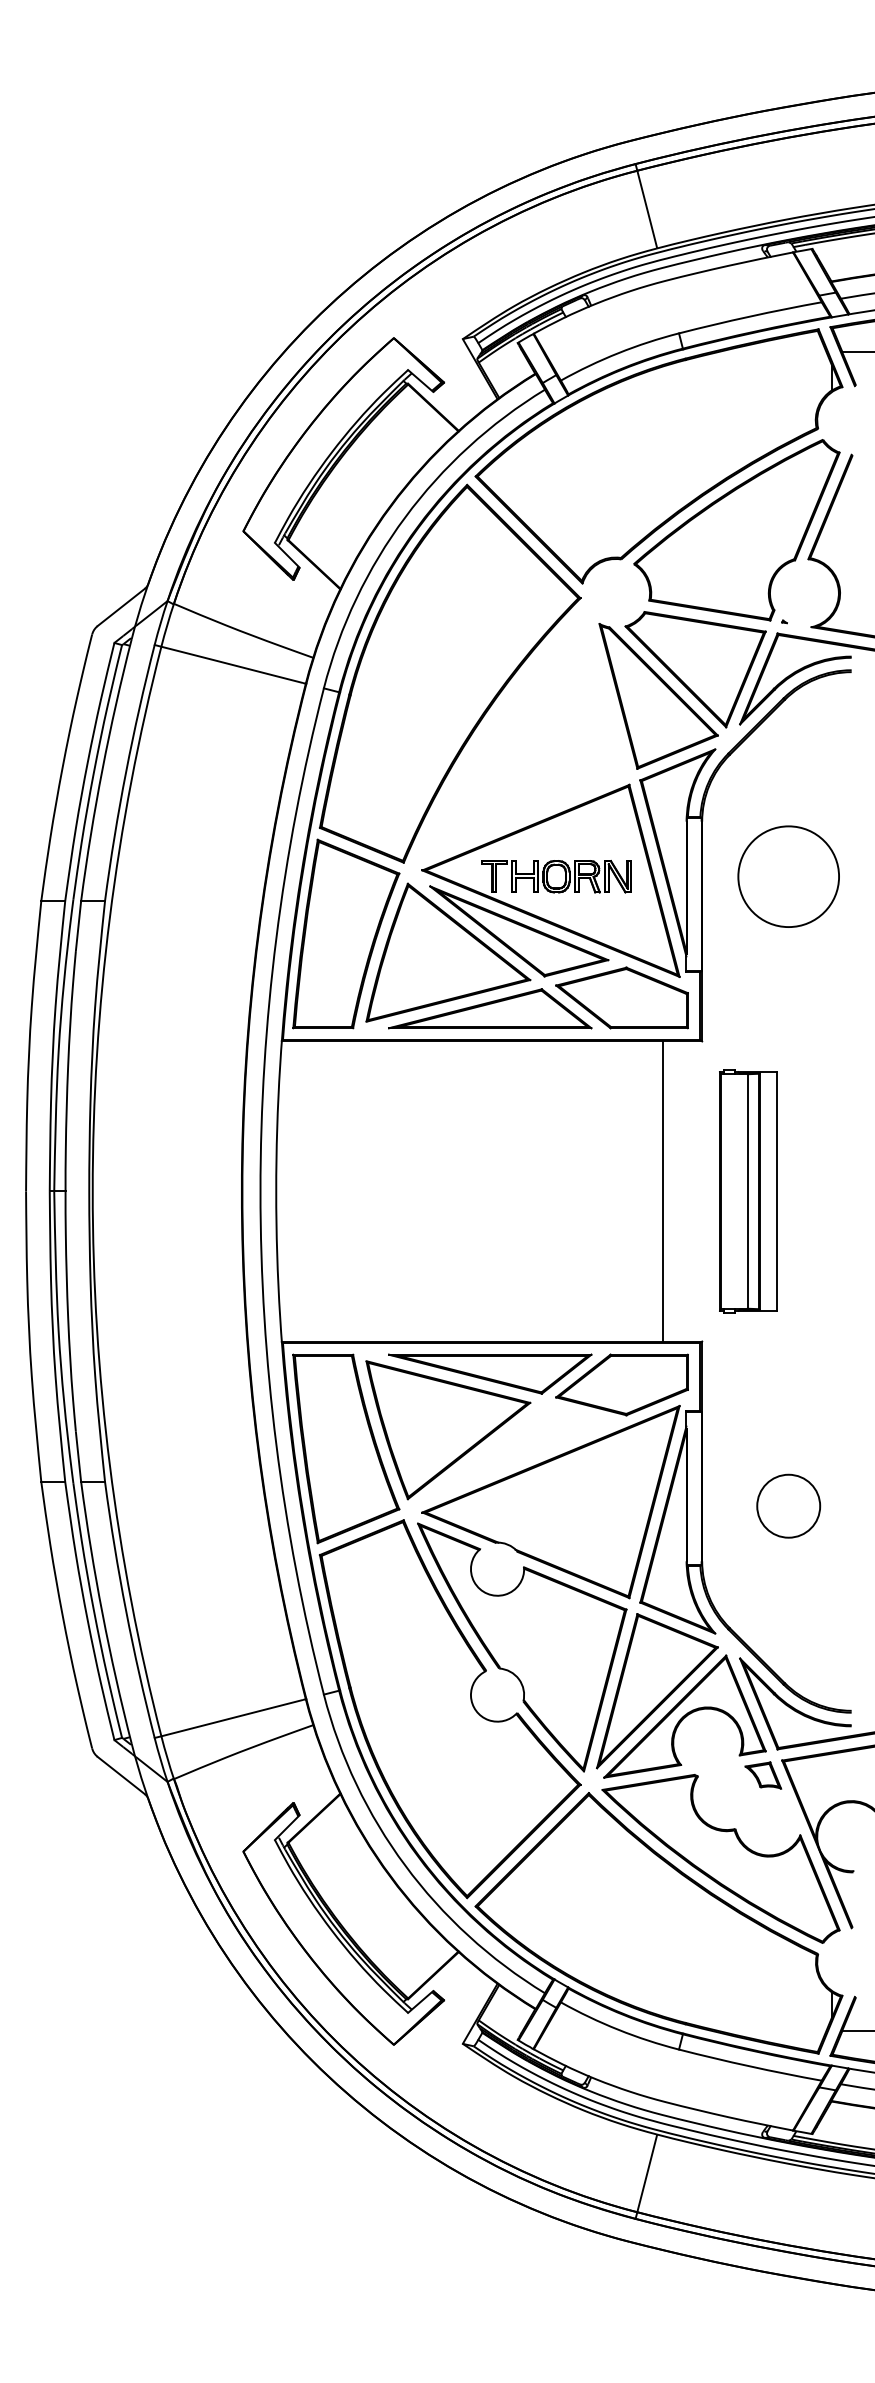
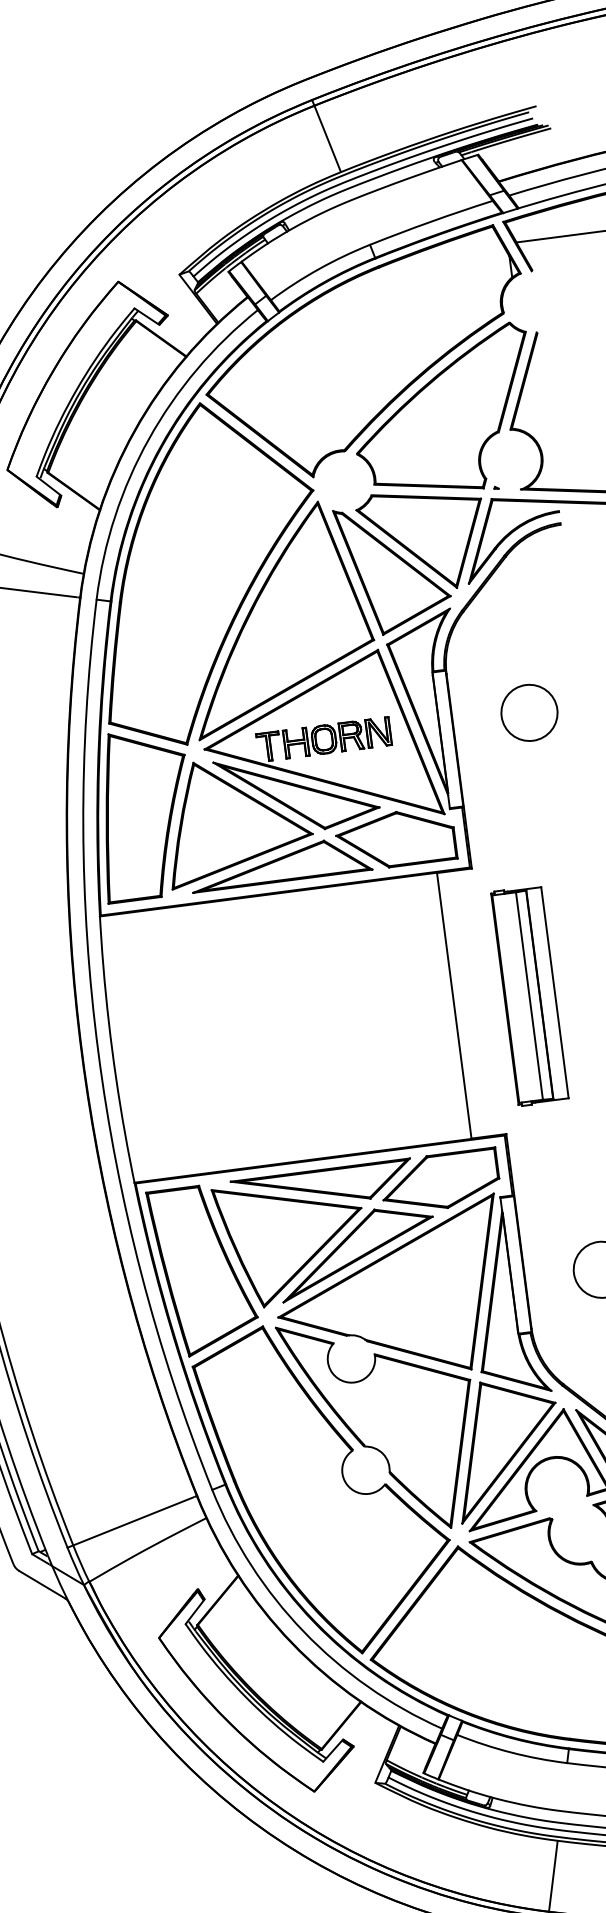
part: (522, 735) -> (277, 618), added
circle: (788, 876) -> (529, 712), size x0.62
part: (519, 1451) -> (357, 1252), added

